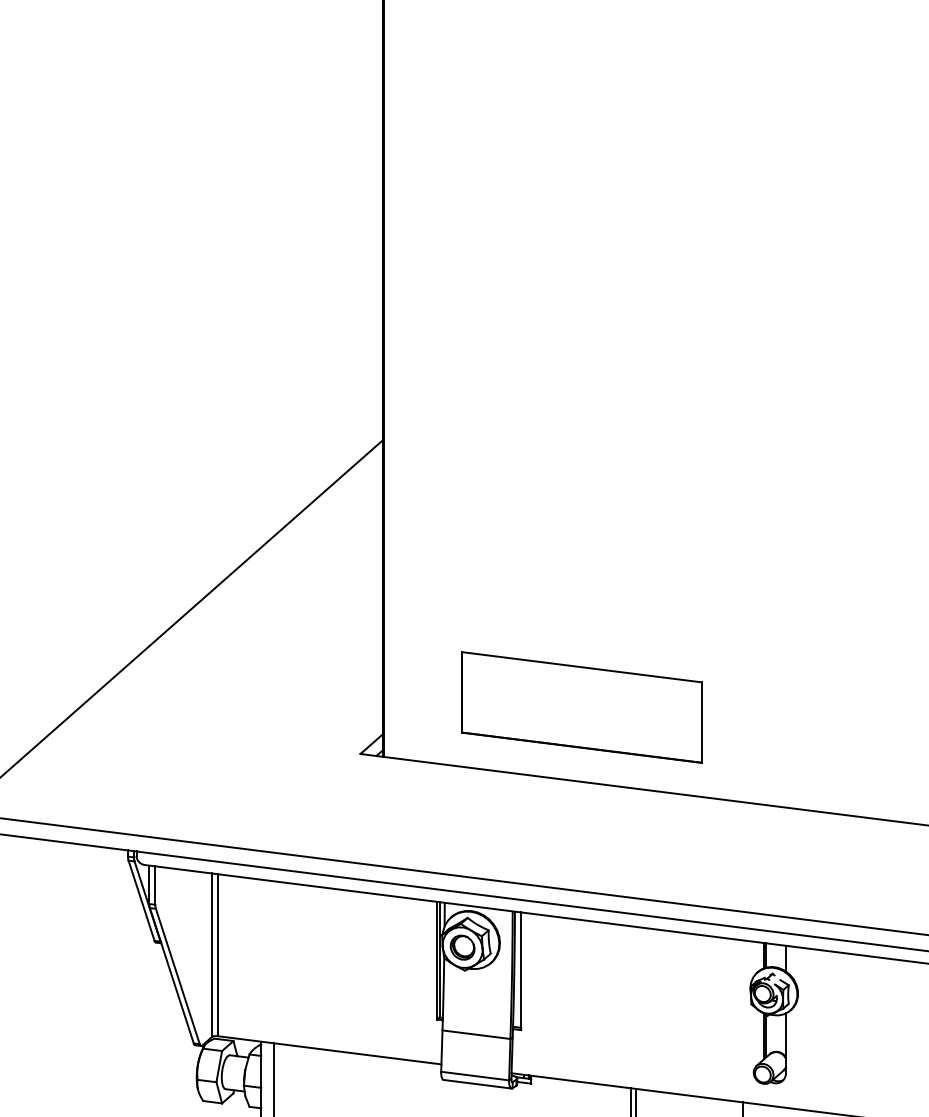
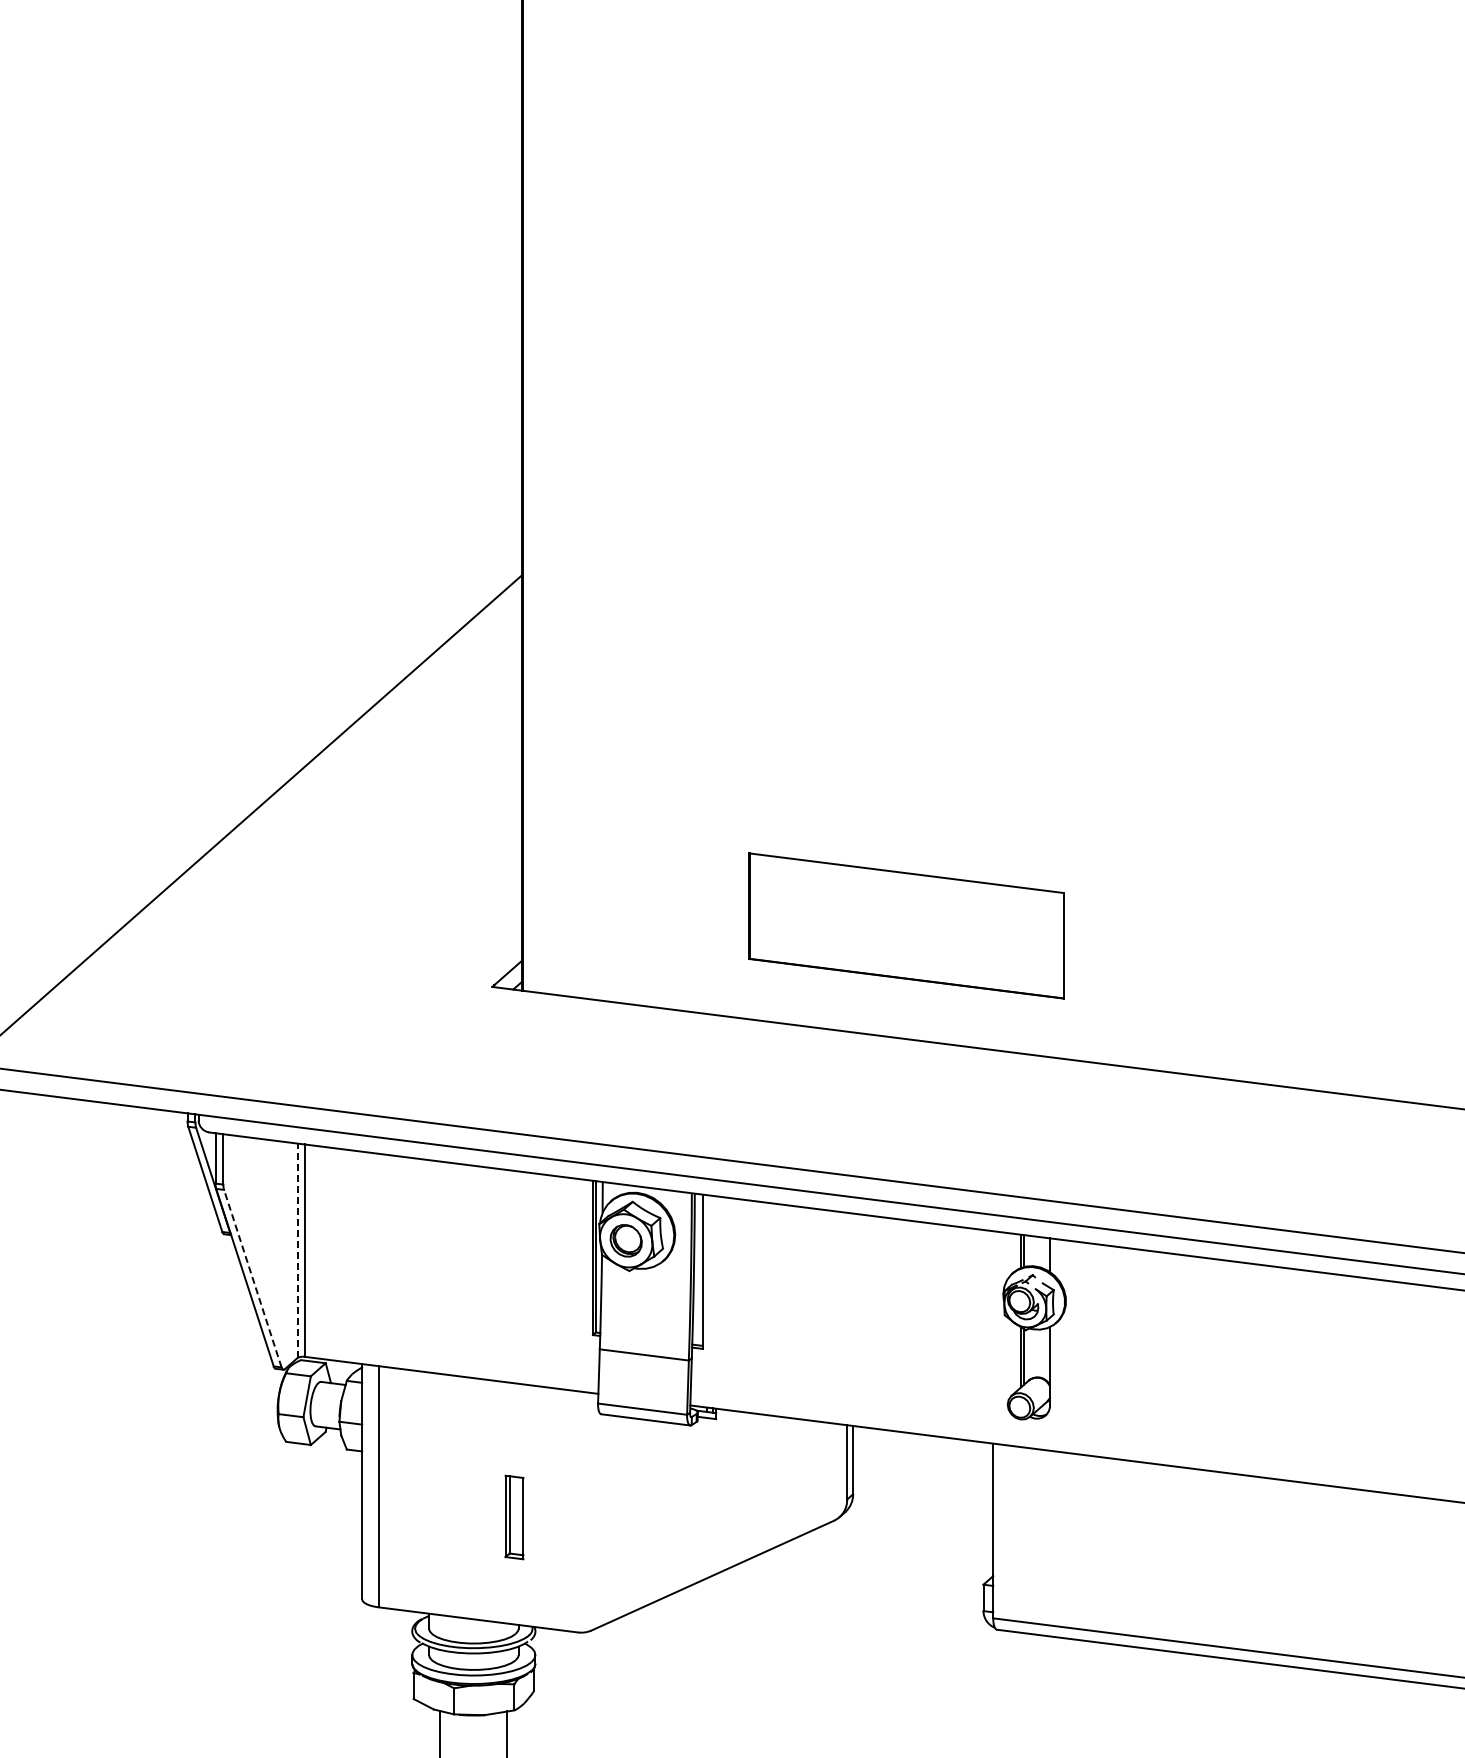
part: (581, 707) -> (906, 925), moved
line: (211, 955) -> (297, 1250), solid -> dashed
line: (177, 976) -> (252, 1278), solid -> dashed

